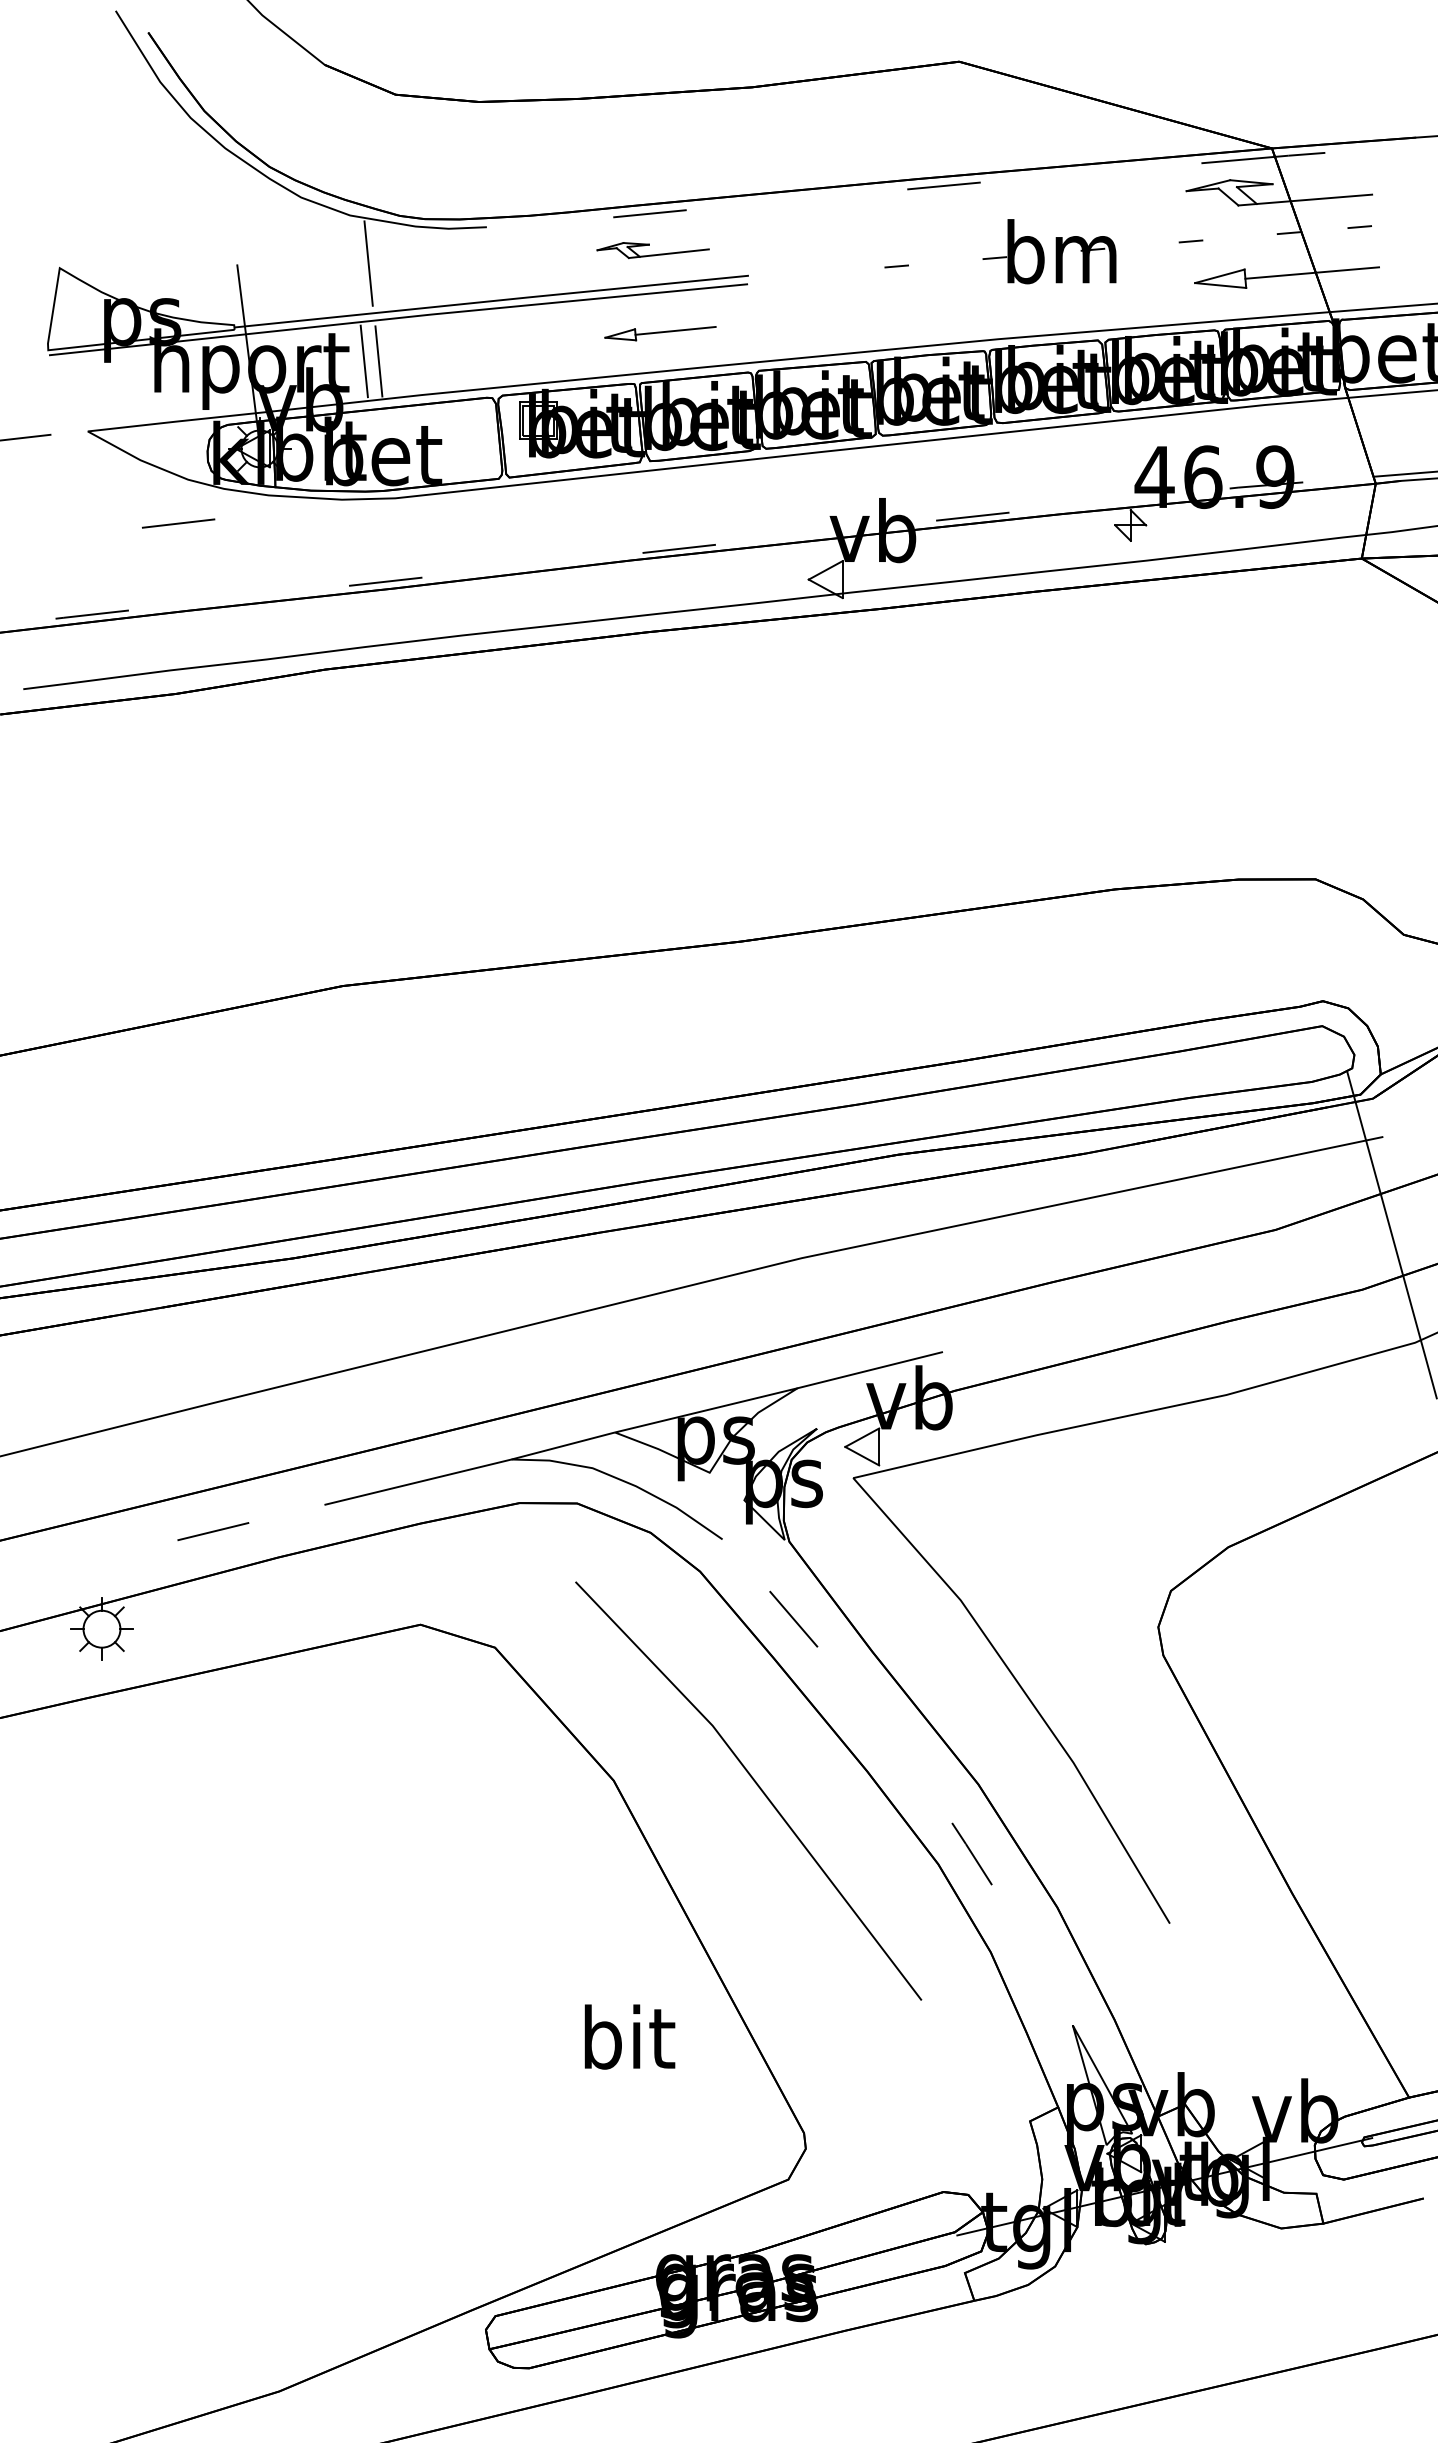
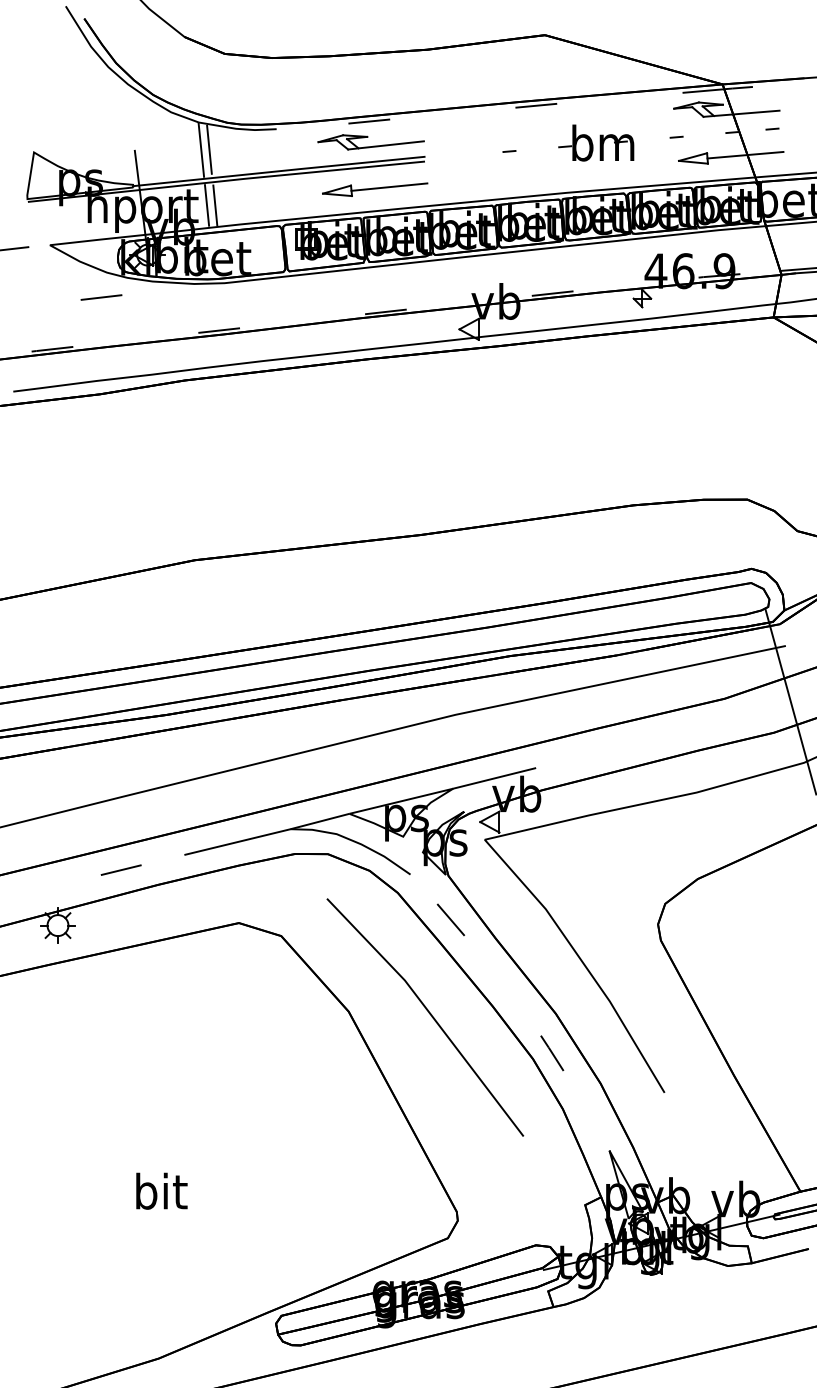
part: (652, 250) -> (370, 142), size x1.67
line: (354, 262) -> (201, 149), added
part: (660, 333) -> (375, 189), size x1.67
text: (629, 2035) -> (161, 1190), moved

